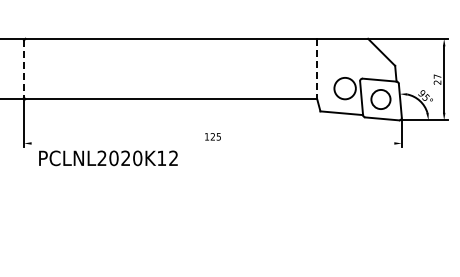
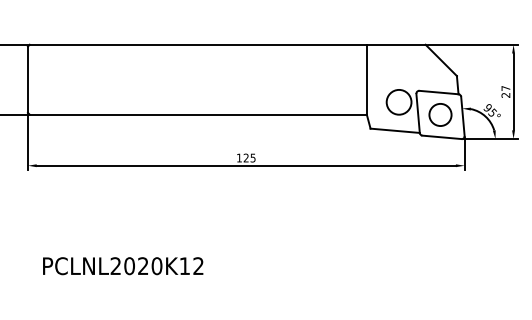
line: (24, 69) -> (28, 80), dashed -> solid
line: (317, 69) -> (367, 80), dashed -> solid
line: (212, 143) -> (245, 165), added
text: (108, 158) -> (123, 266), moved

